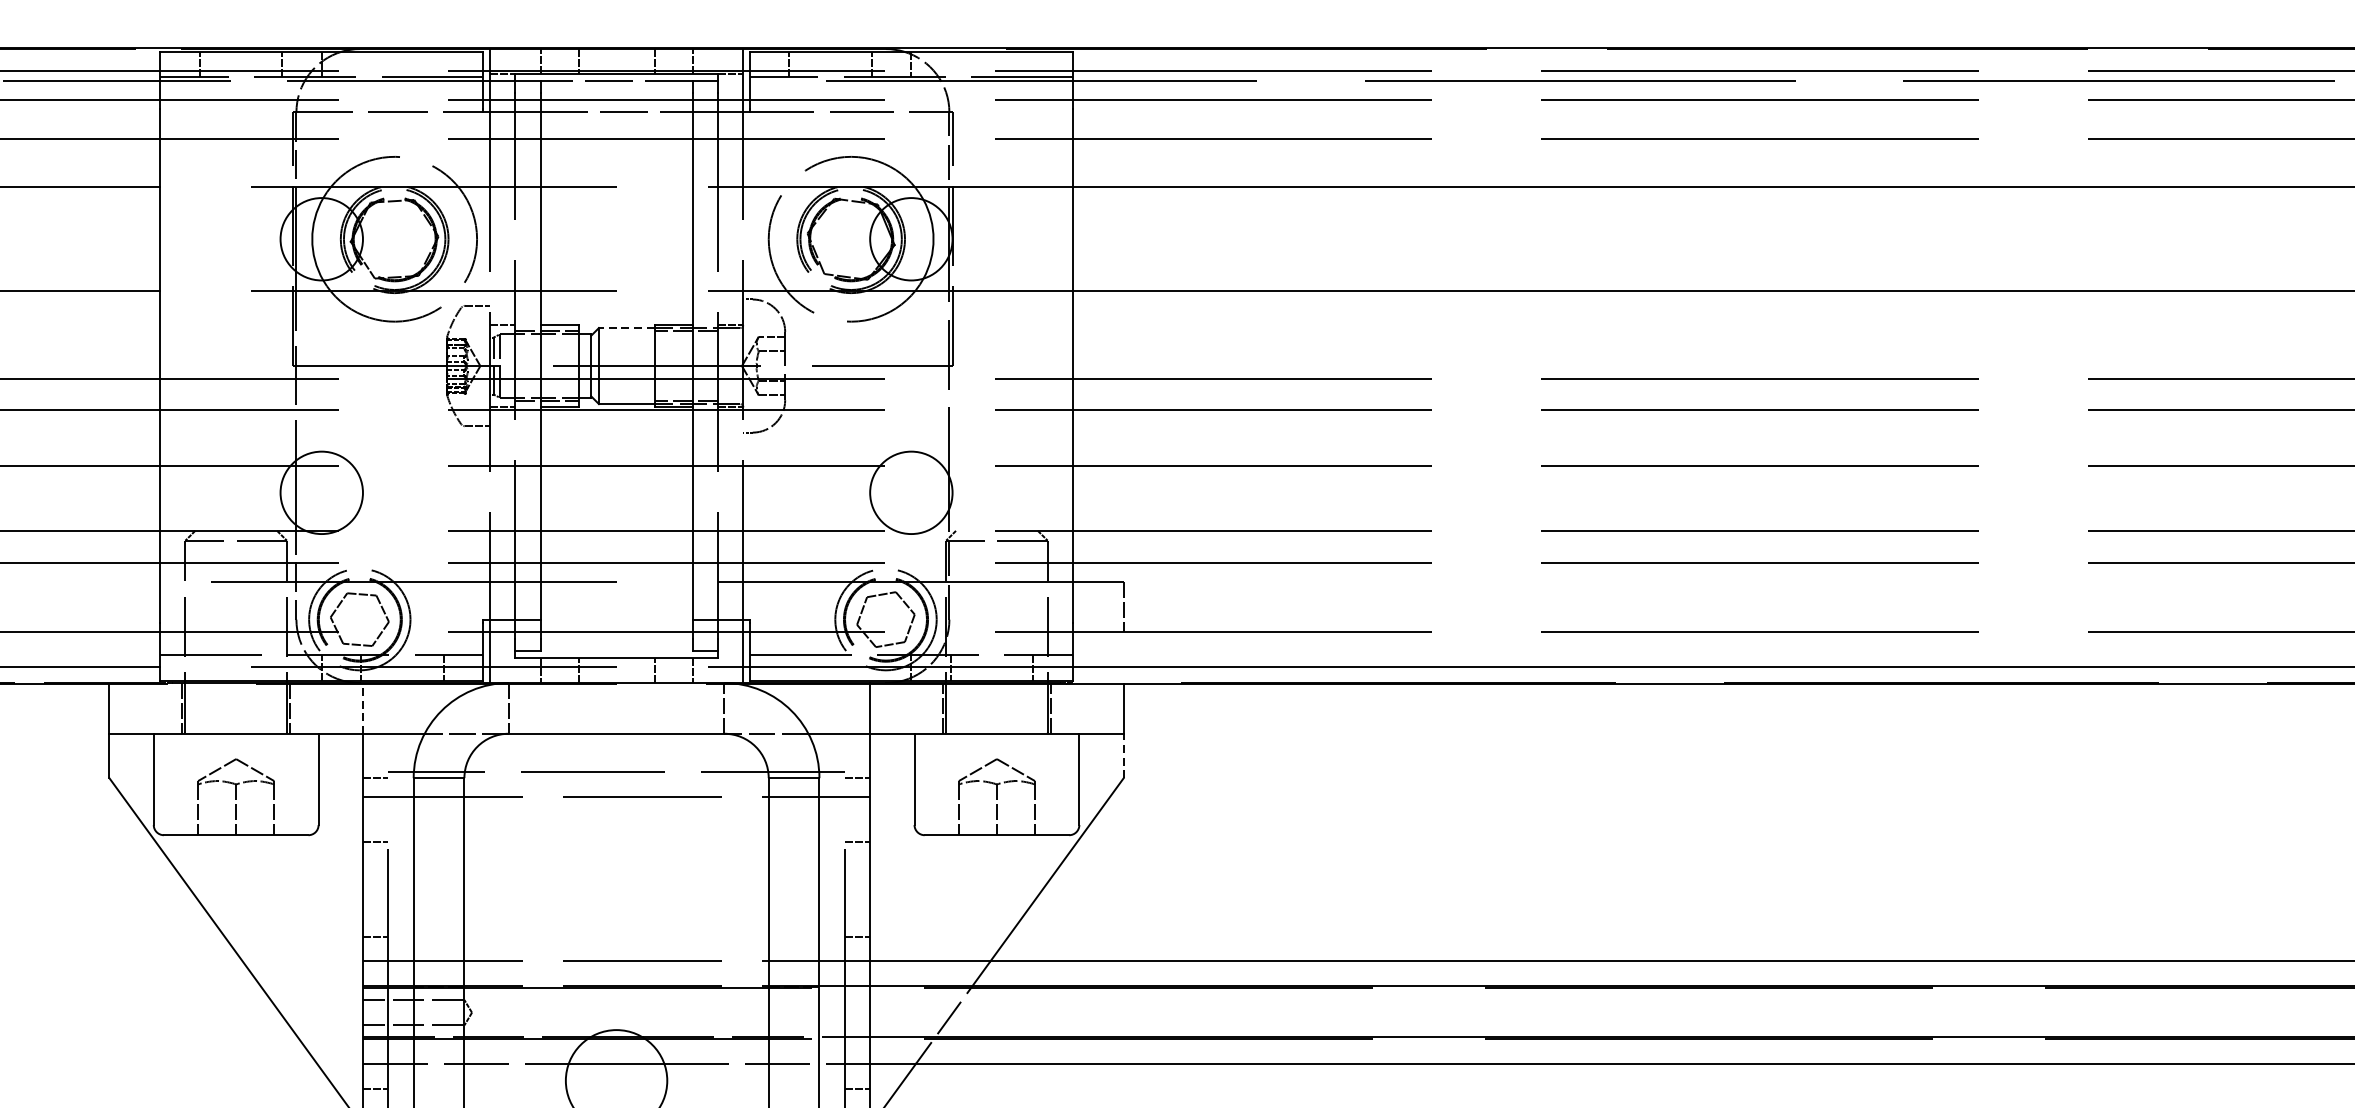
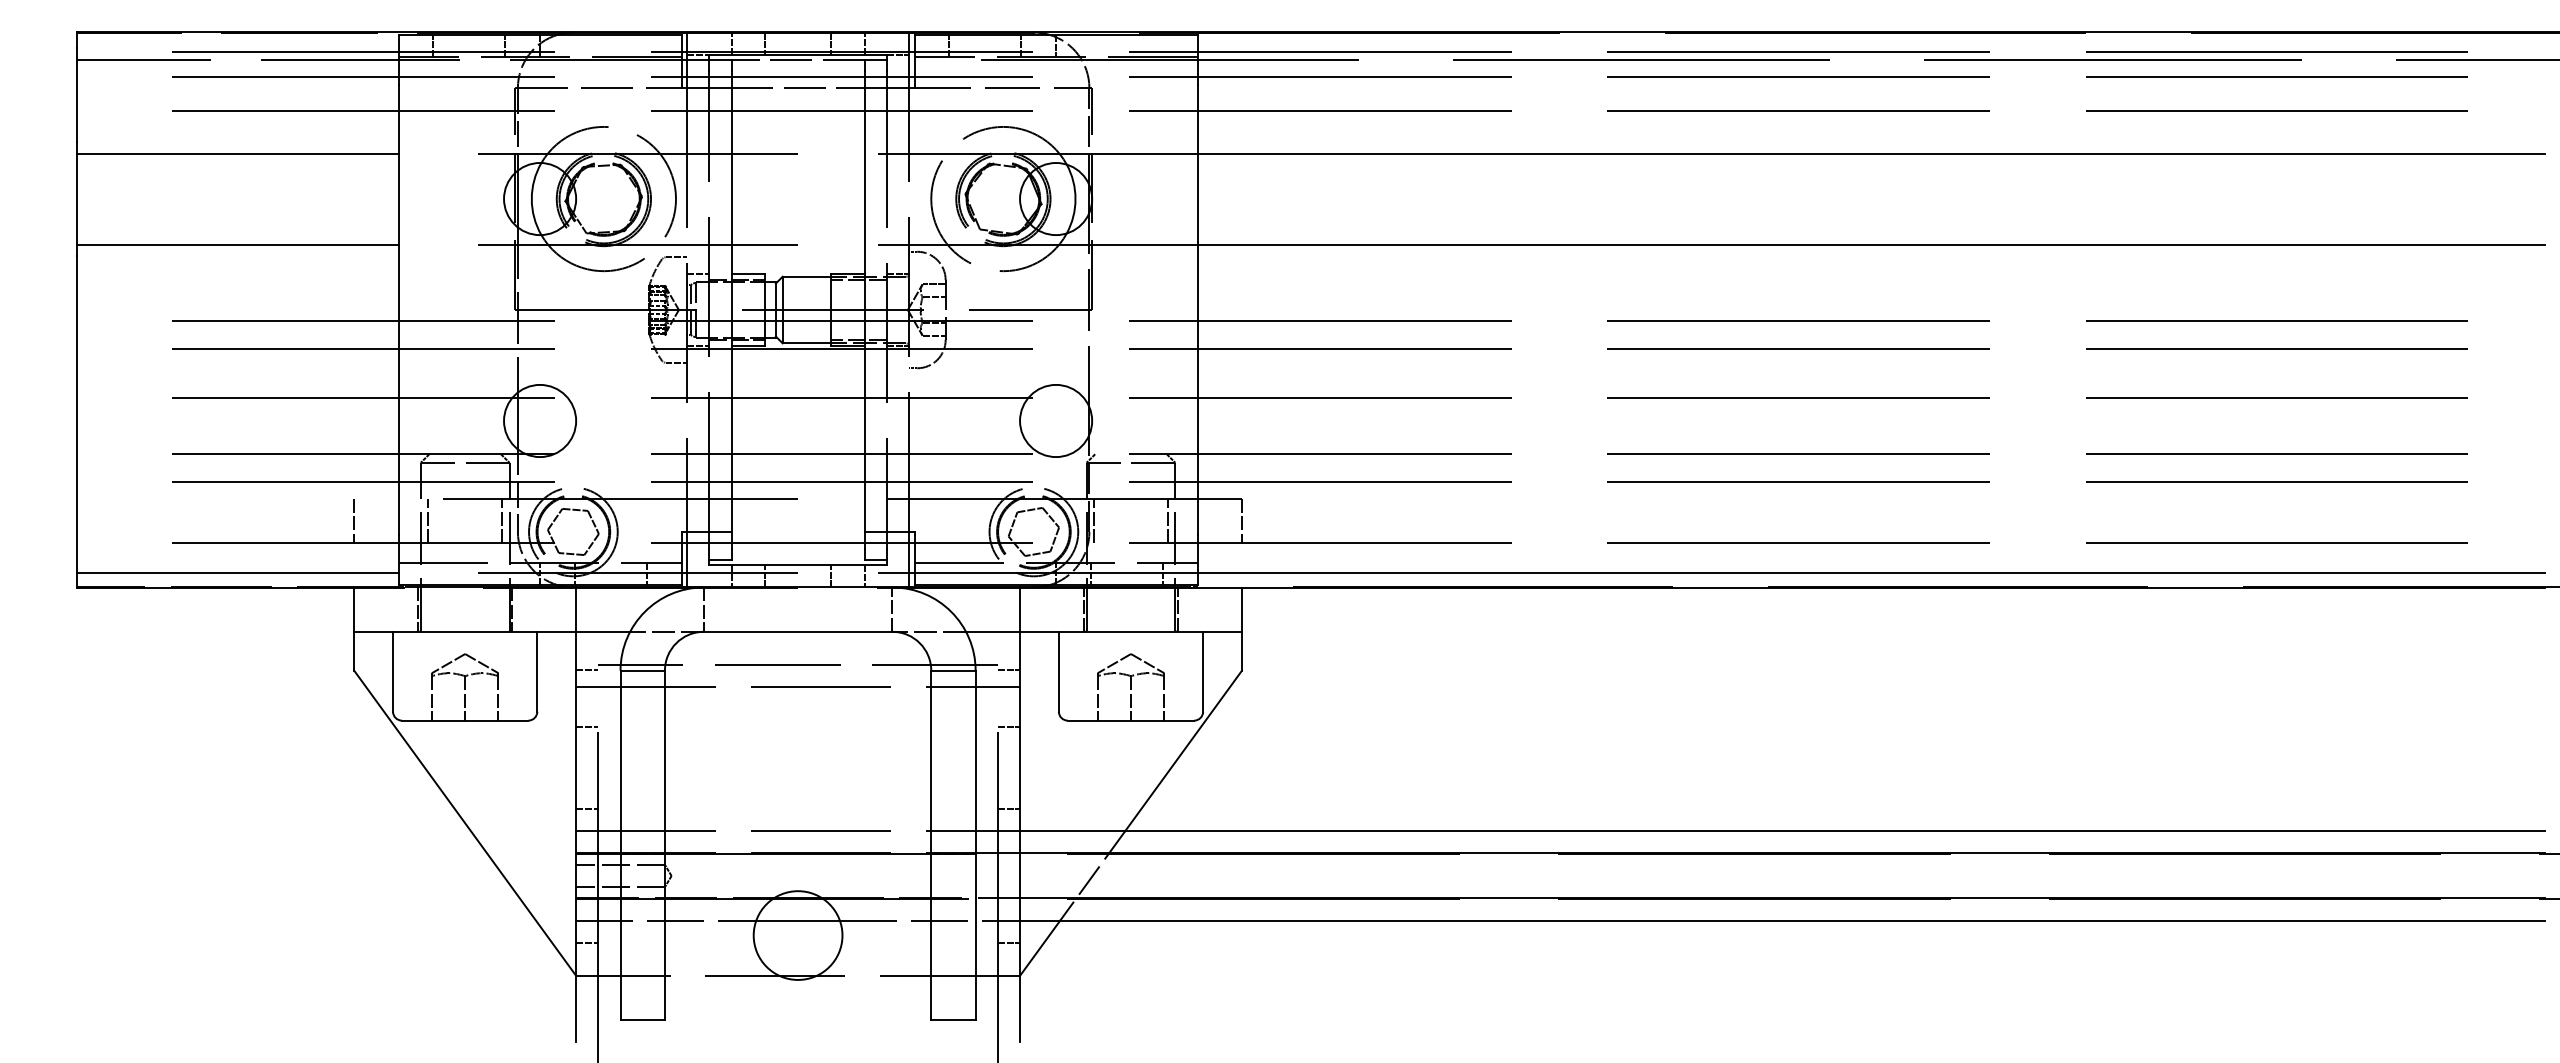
line: (626, 327) -> (806, 276), dashed -> solid
line: (109, 606) -> (354, 520), added
line: (194, 606) -> (428, 520), added
line: (278, 606) -> (502, 520), added
line: (955, 606) -> (1094, 520), added
line: (1038, 606) -> (1167, 520), added
line: (363, 708) -> (576, 609), dashed -> solid
line: (1123, 755) -> (1241, 650), dashed -> solid

